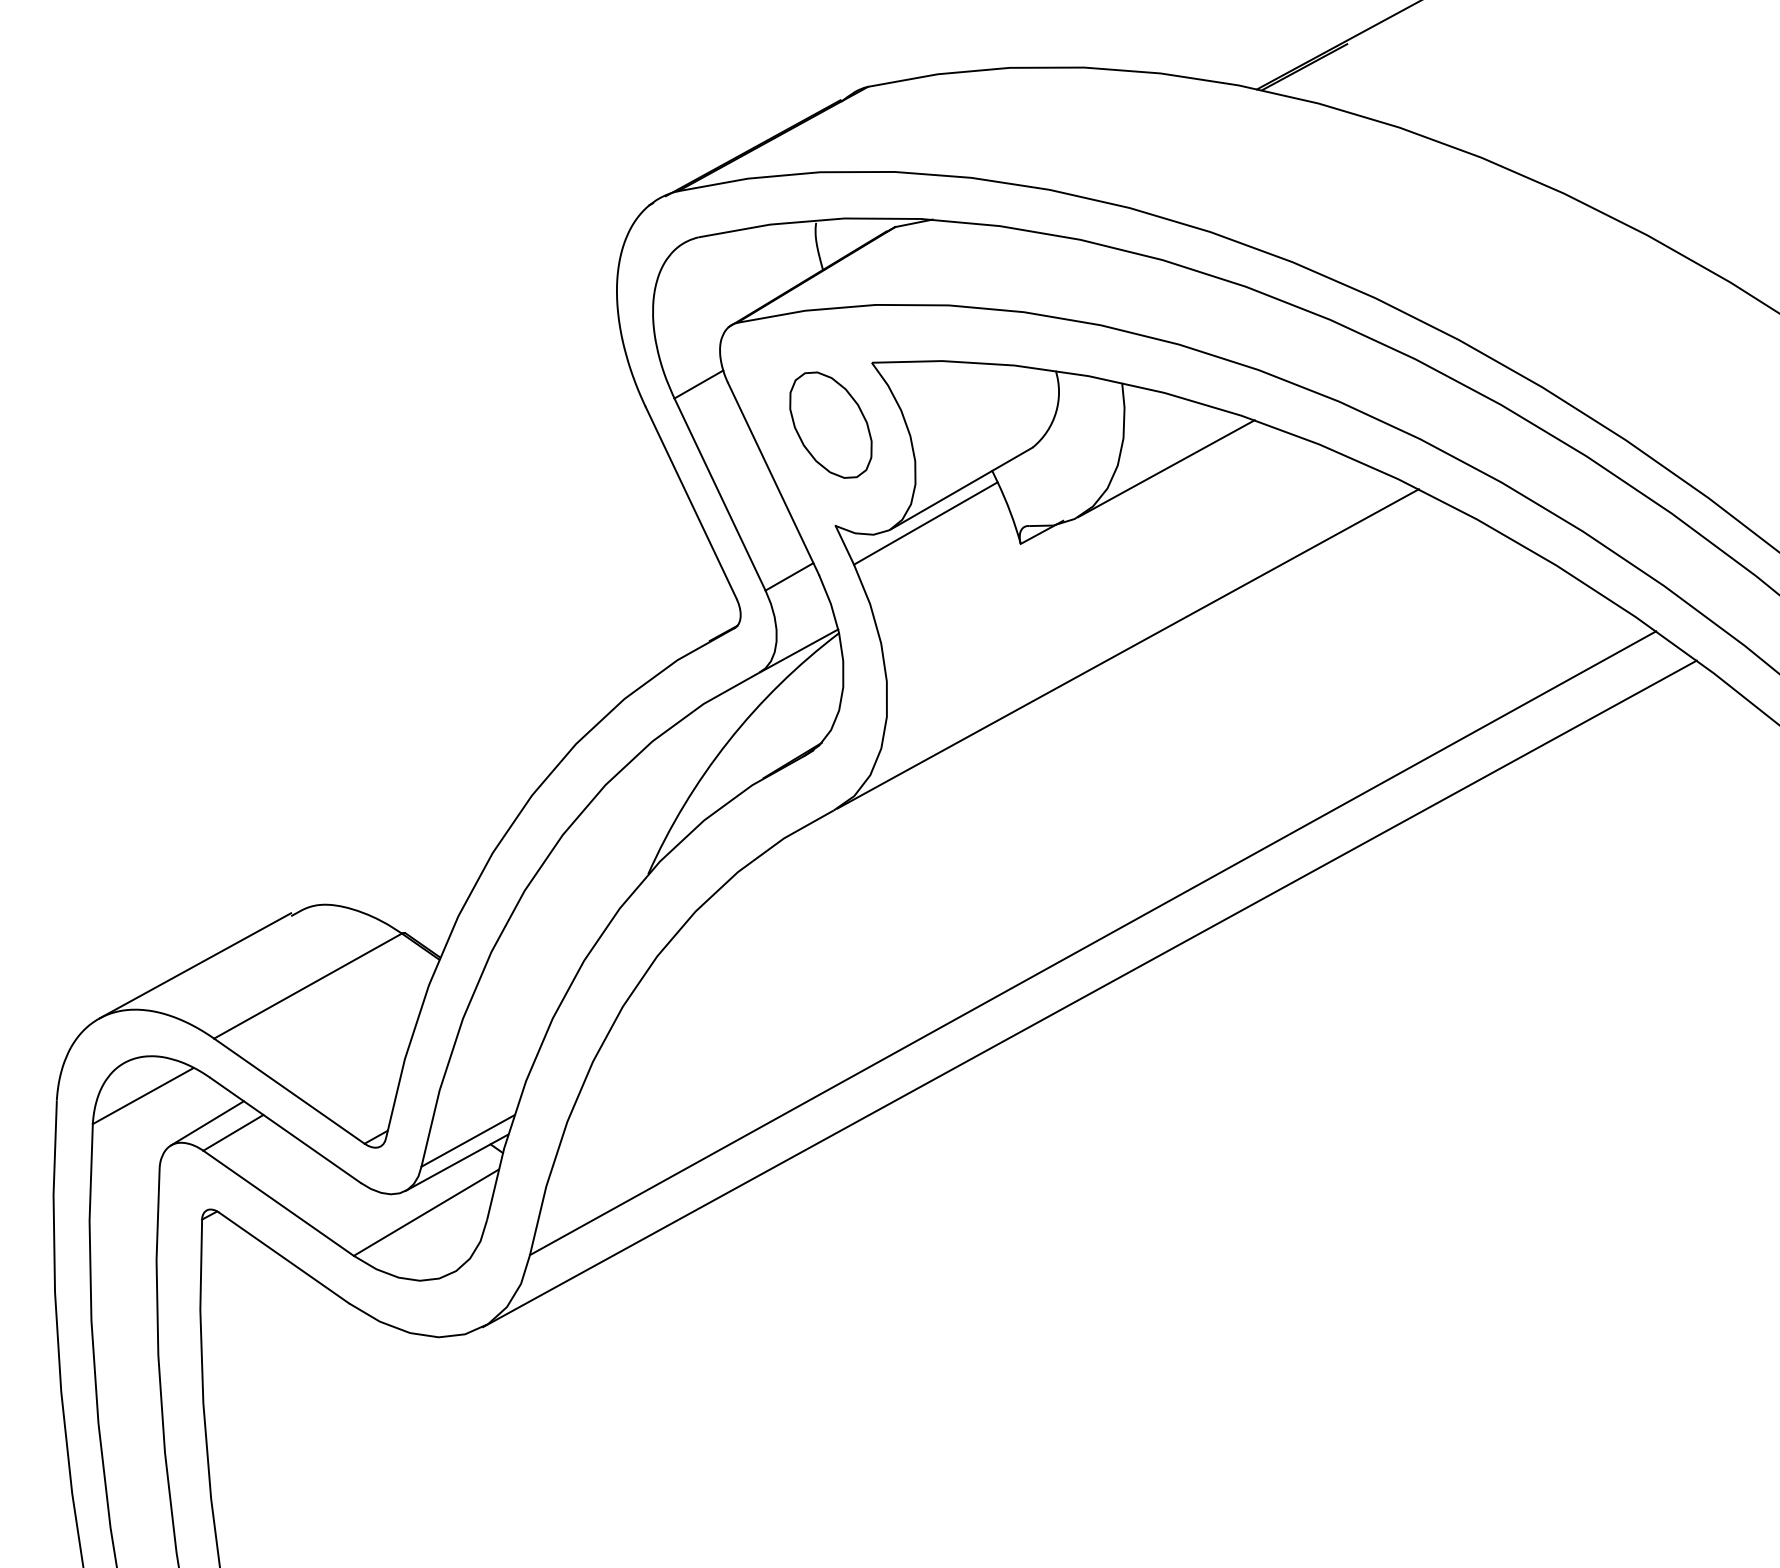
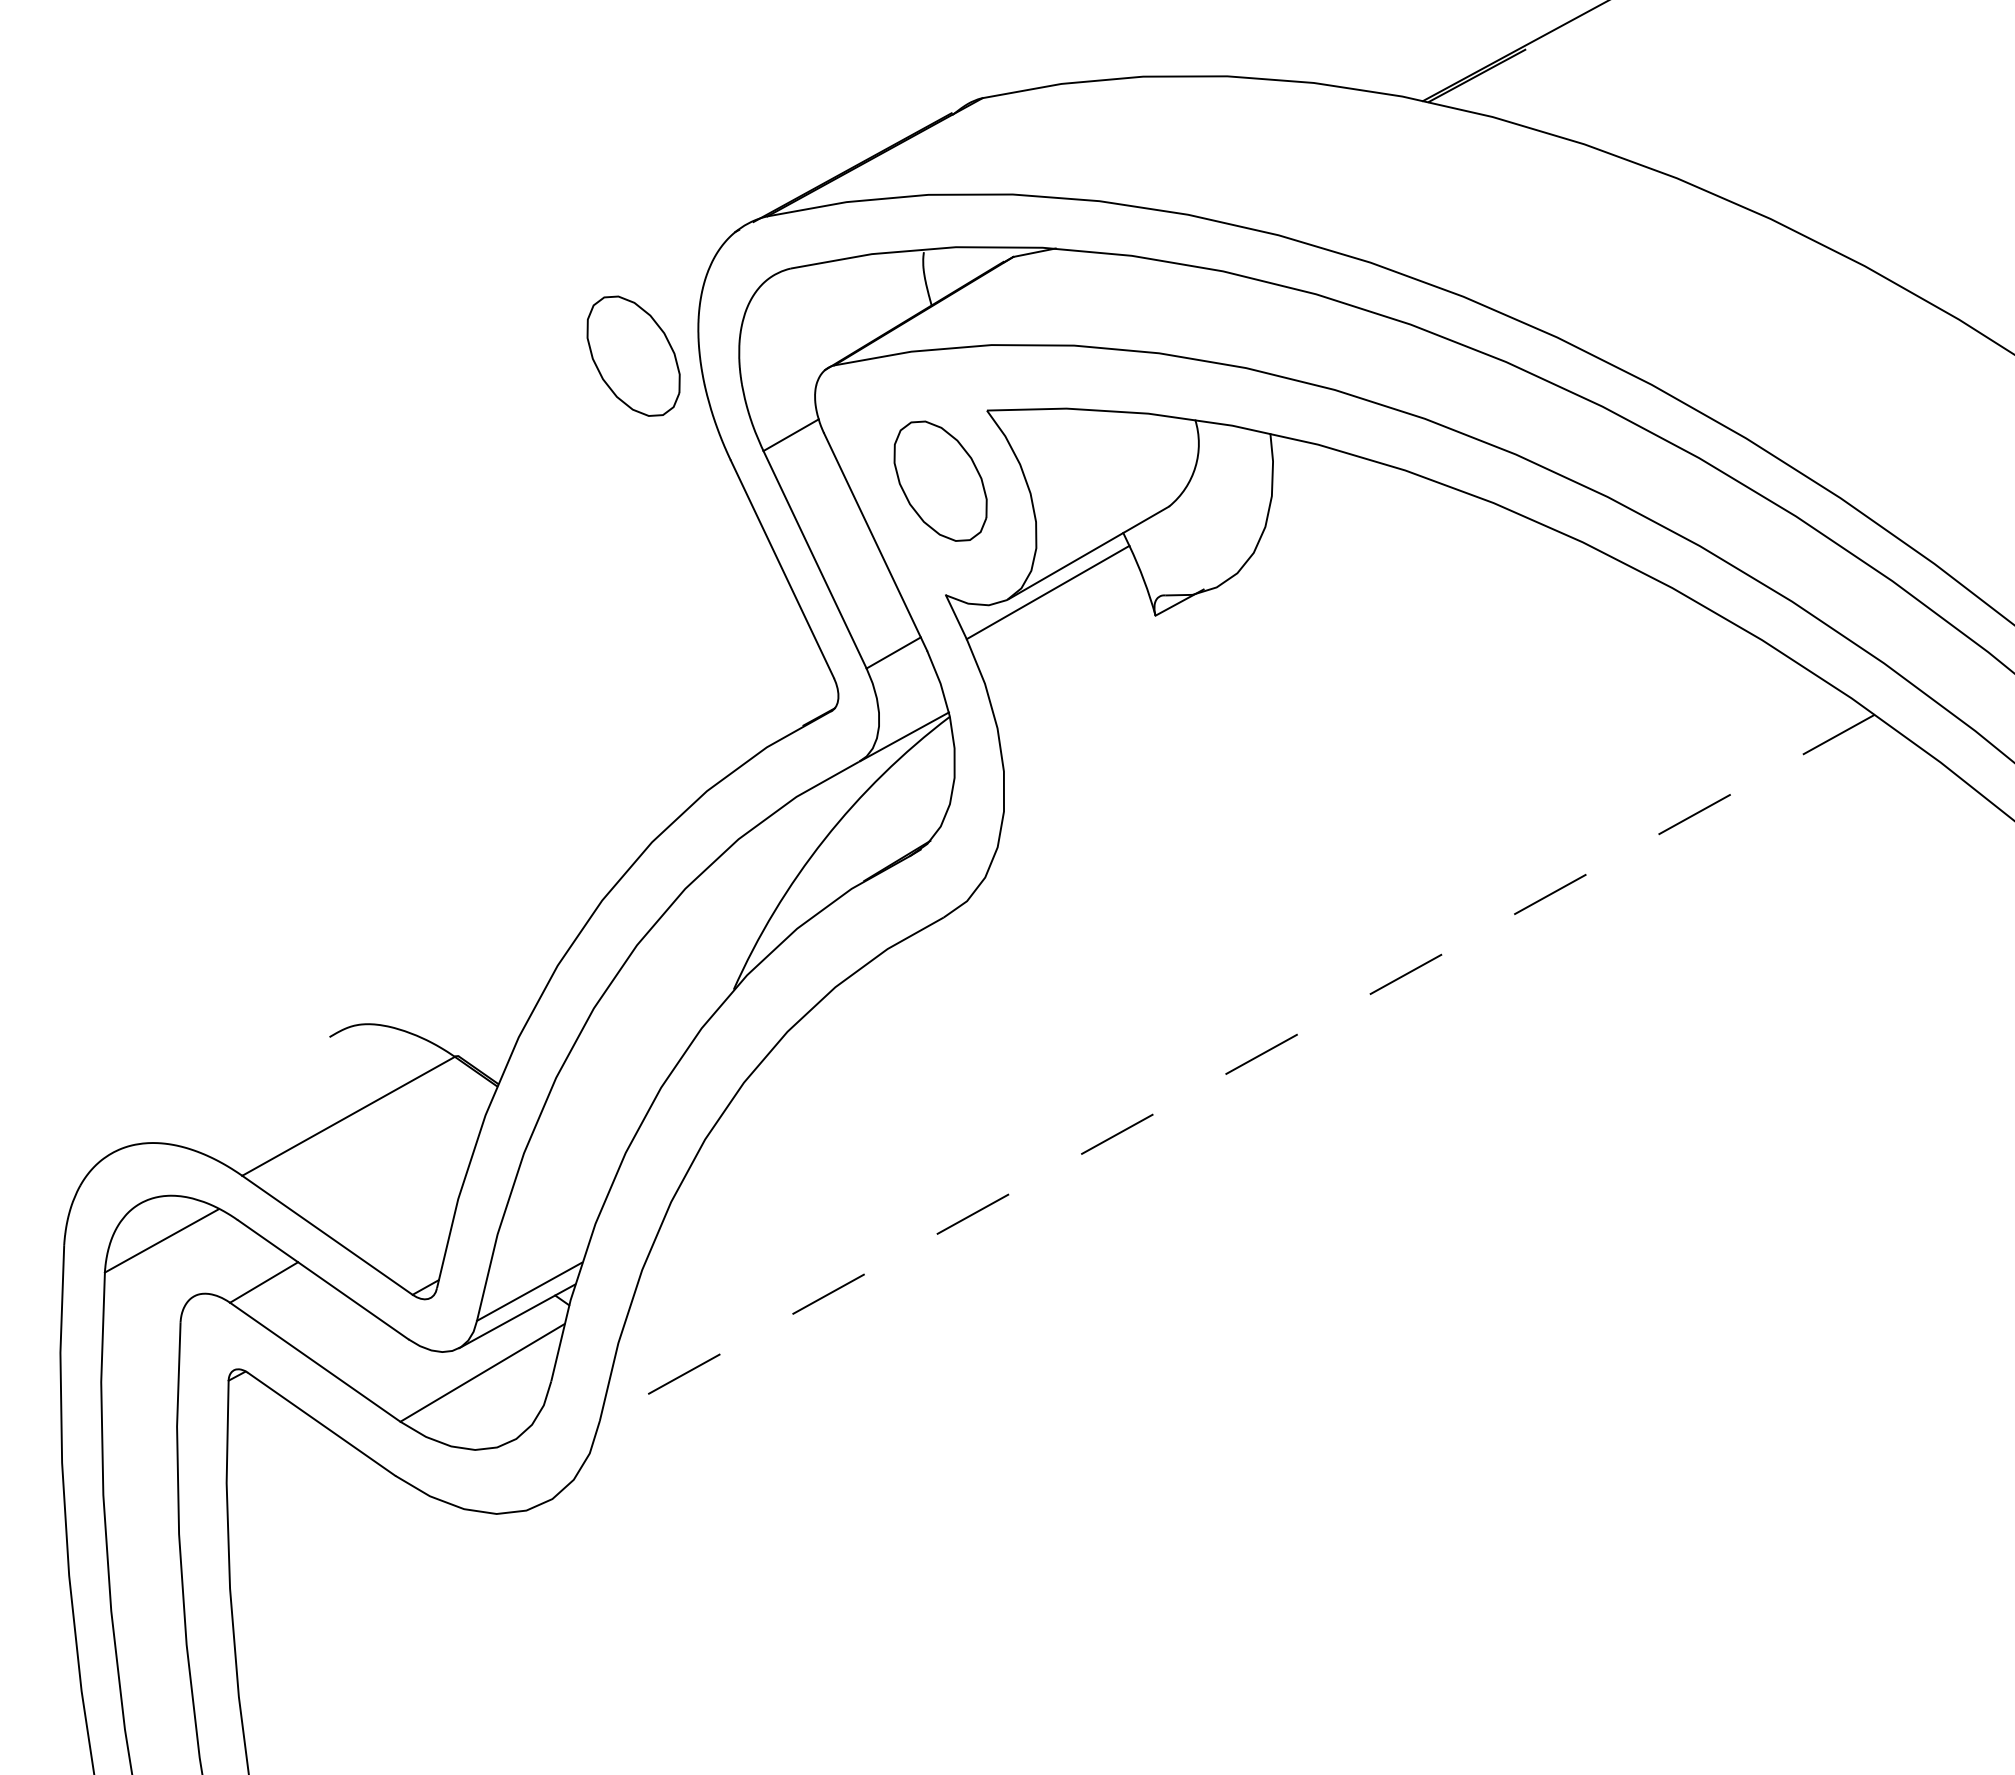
part: (559, 314) -> (633, 355), added
line: (1166, 468) -> (1320, 530), removed
line: (1127, 648) -> (1276, 734), removed
line: (1093, 942) -> (1237, 1067), solid -> dashed
line: (194, 965) -> (220, 1092), removed
line: (1089, 993) -> (1233, 1124), removed
line: (207, 1123) -> (234, 1271), removed

